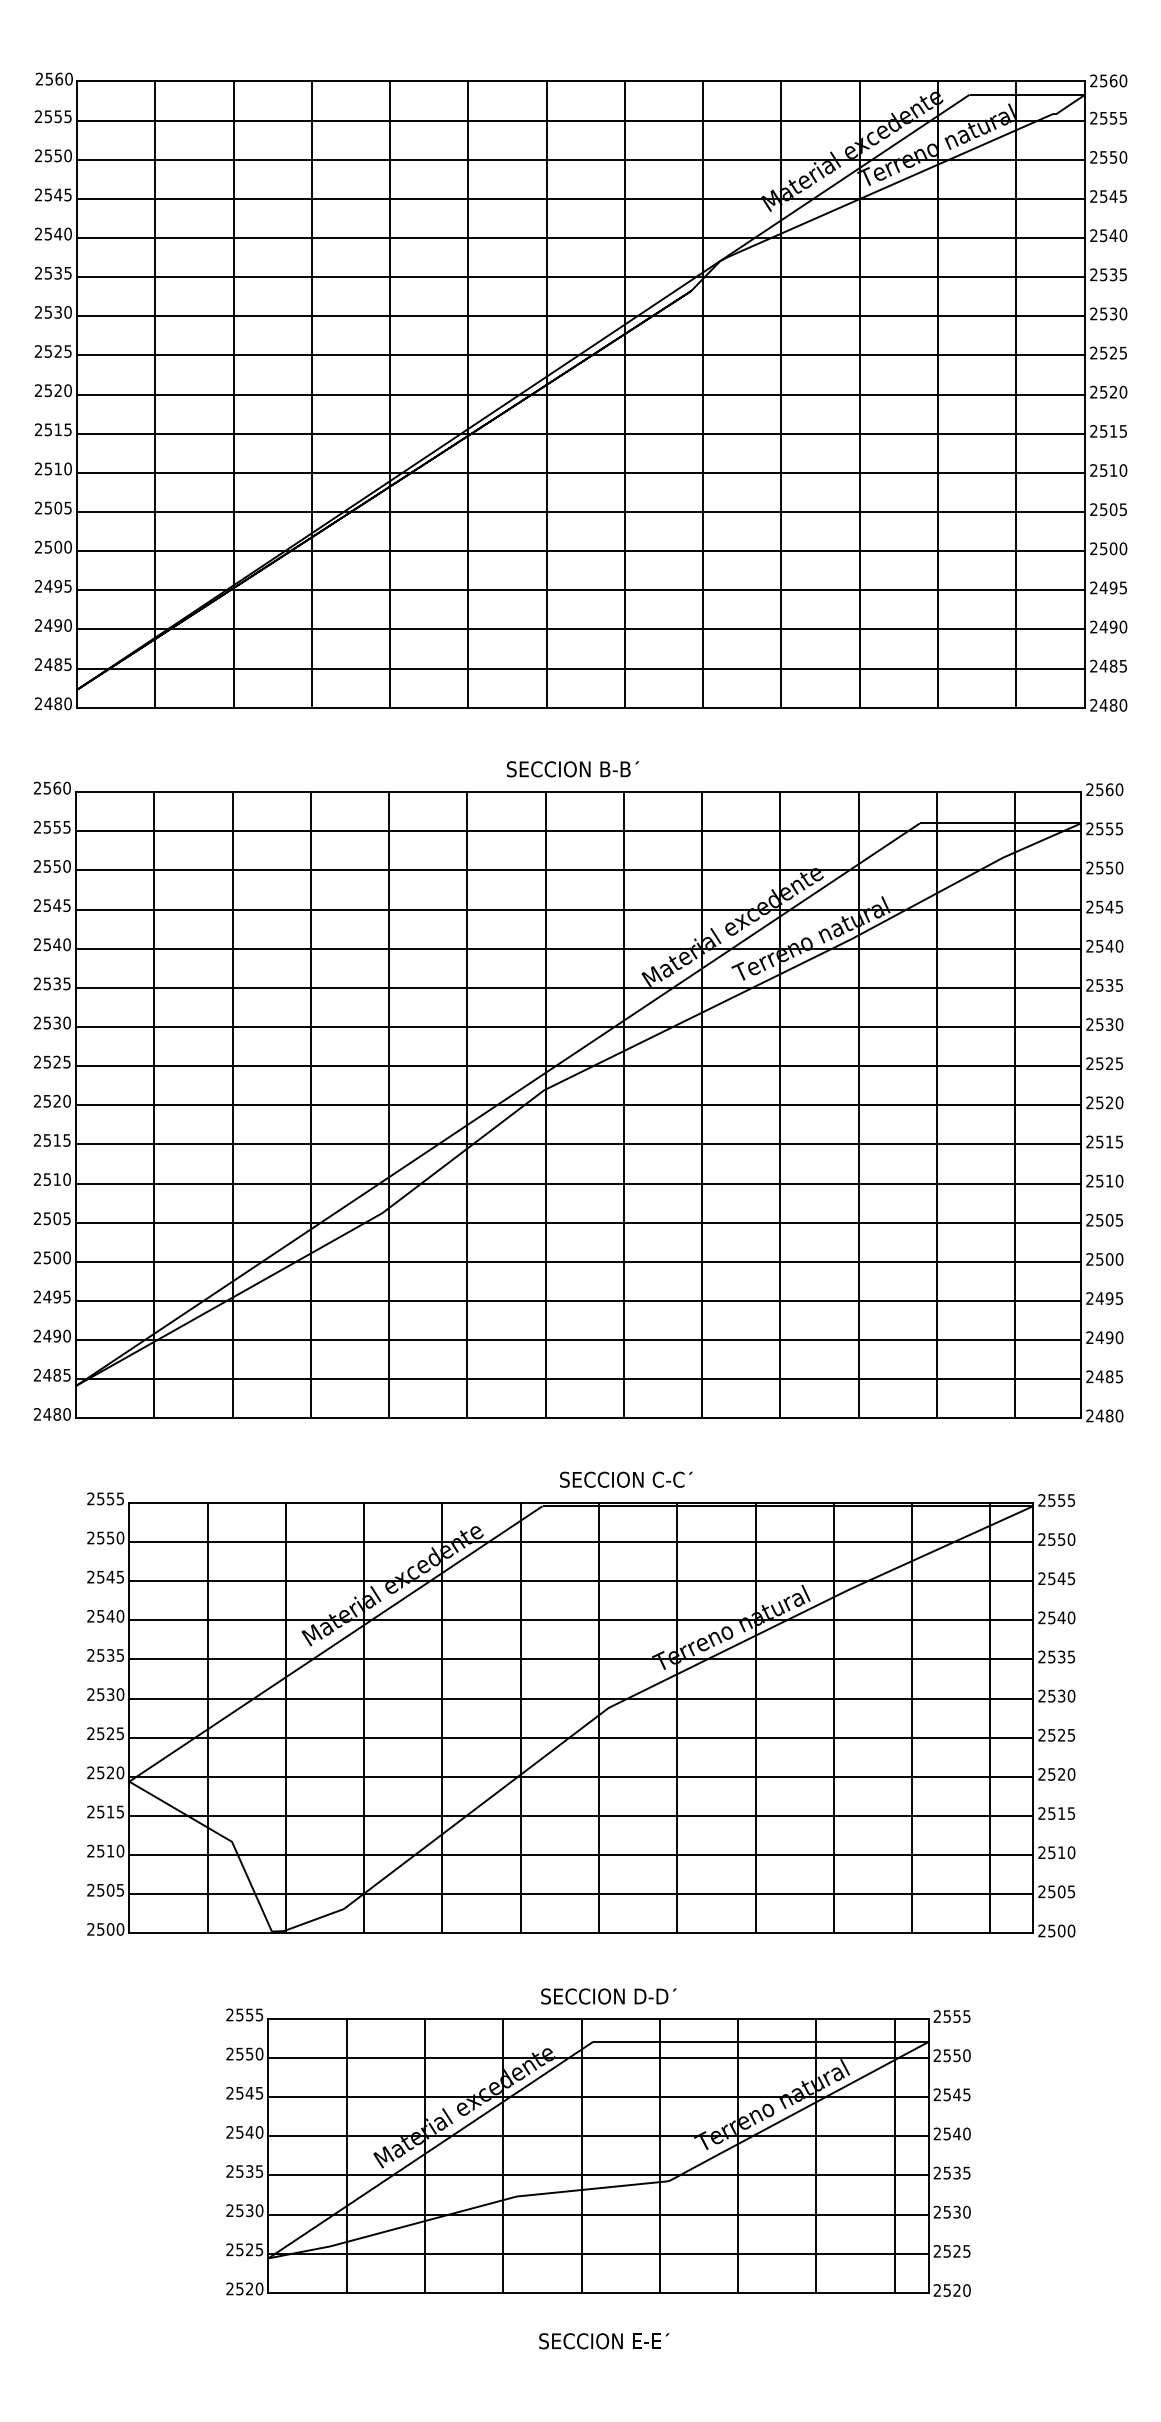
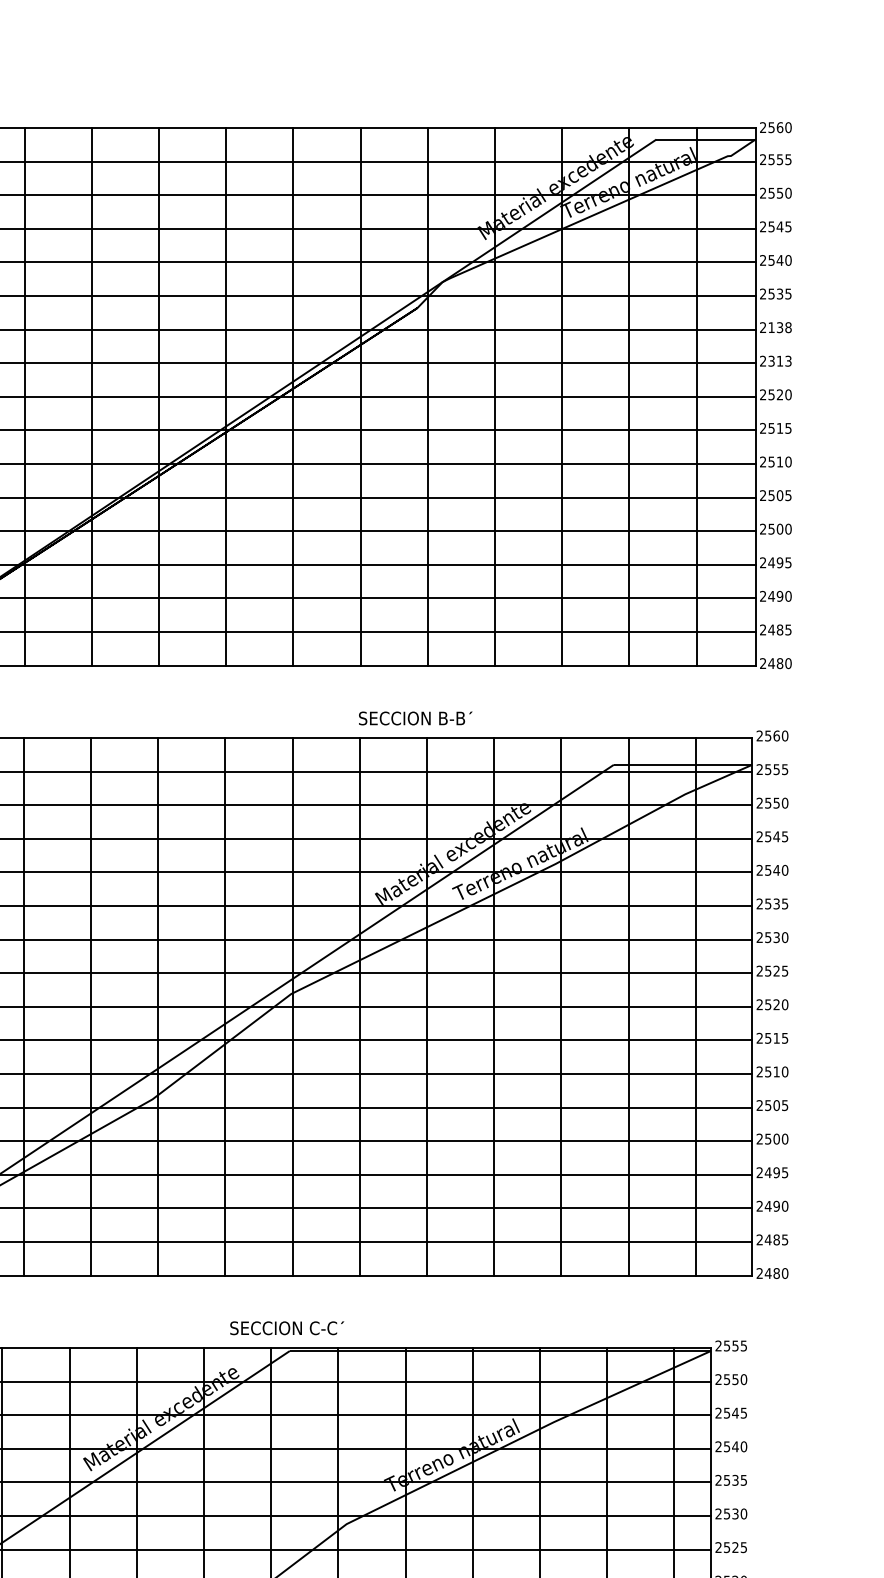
text: (1113, 313) -> (779, 327), 2530 -> 2138
text: (1113, 352) -> (779, 360), 2525 -> 2313
text: (573, 769) -> (416, 718), moved
text: (626, 1479) -> (287, 1328), moved

